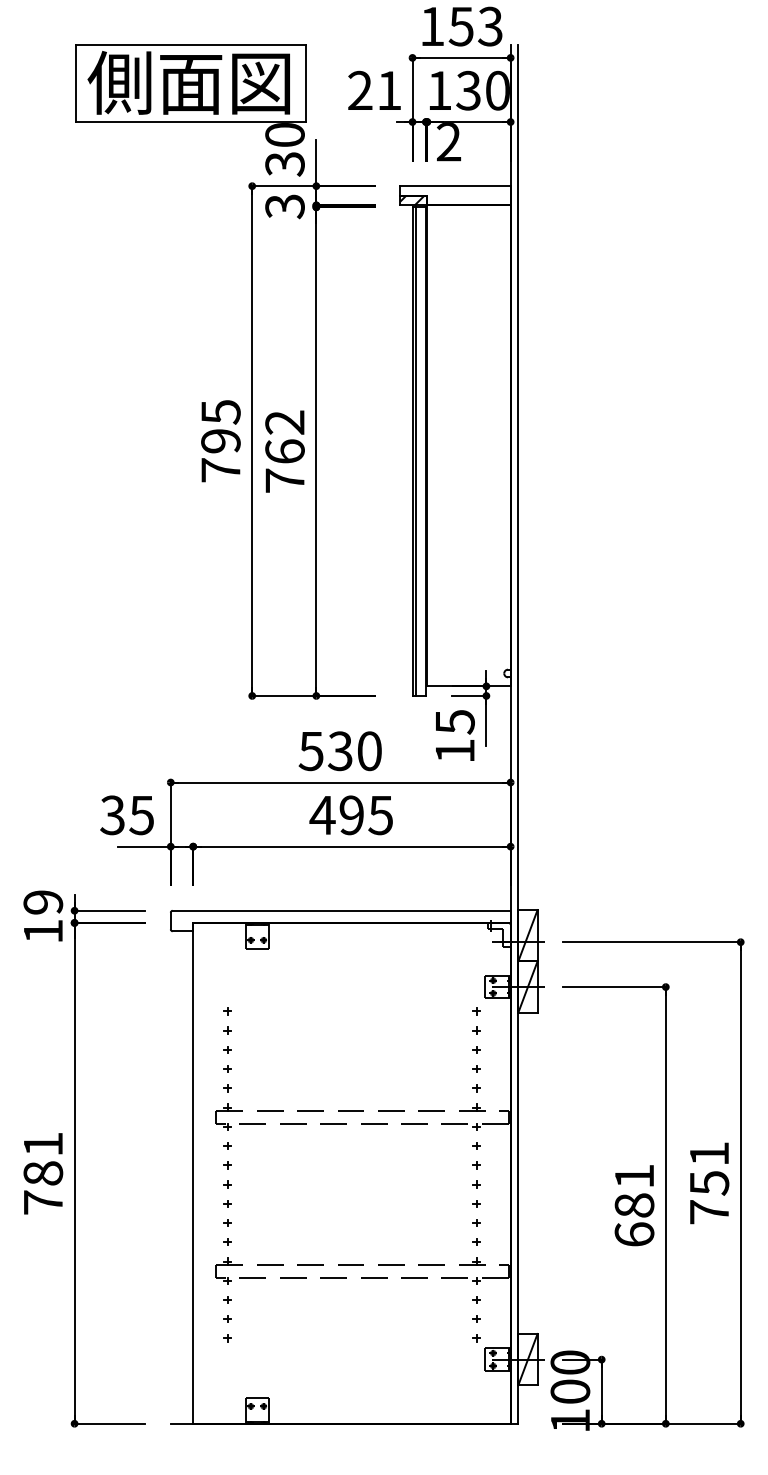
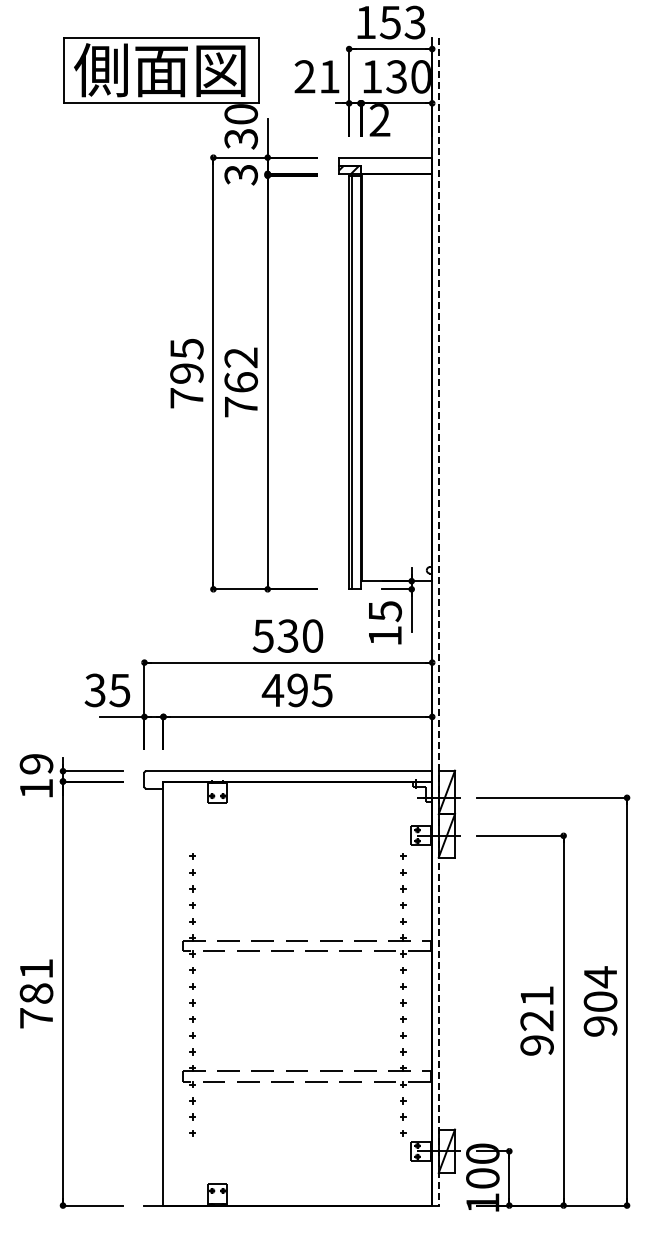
line: (518, 733) -> (438, 621), solid -> dashed
text: (709, 1182) -> (600, 1001), 751 -> 904
text: (633, 1219) -> (536, 1032), 681 -> 921

